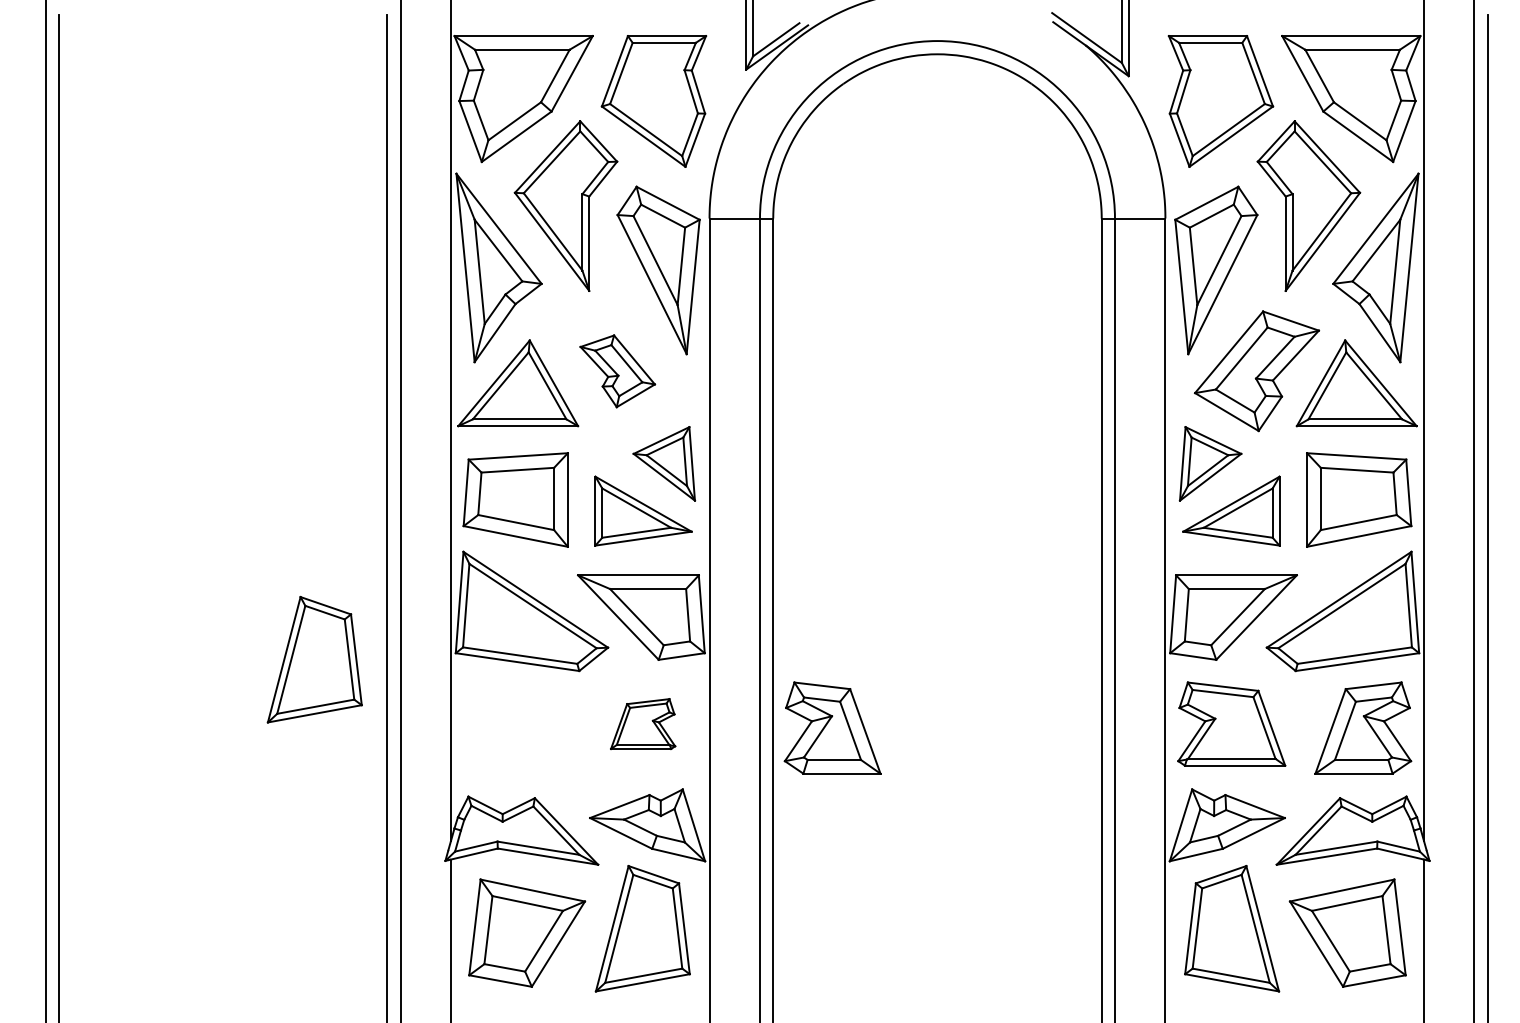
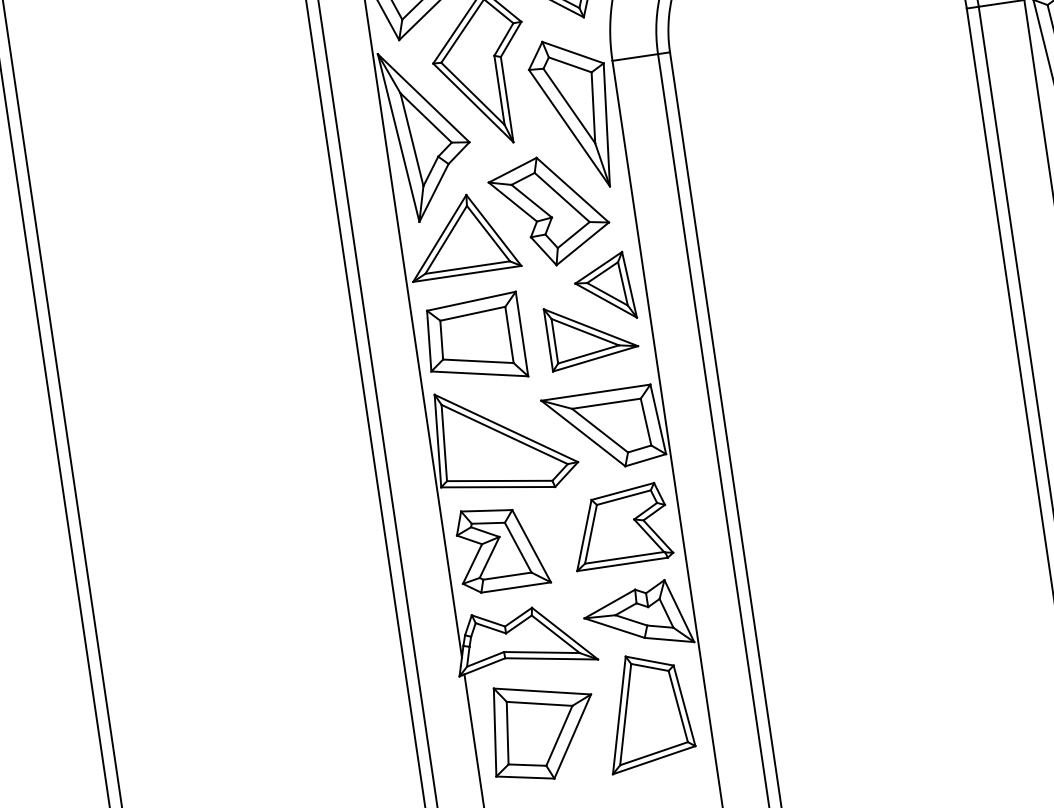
part: (617, 371) -> (549, 211), size x1.67
part: (314, 659) -> (314, 511), removed
part: (642, 723) -> (619, 525), size x1.67
part: (832, 727) -> (501, 547), moved

